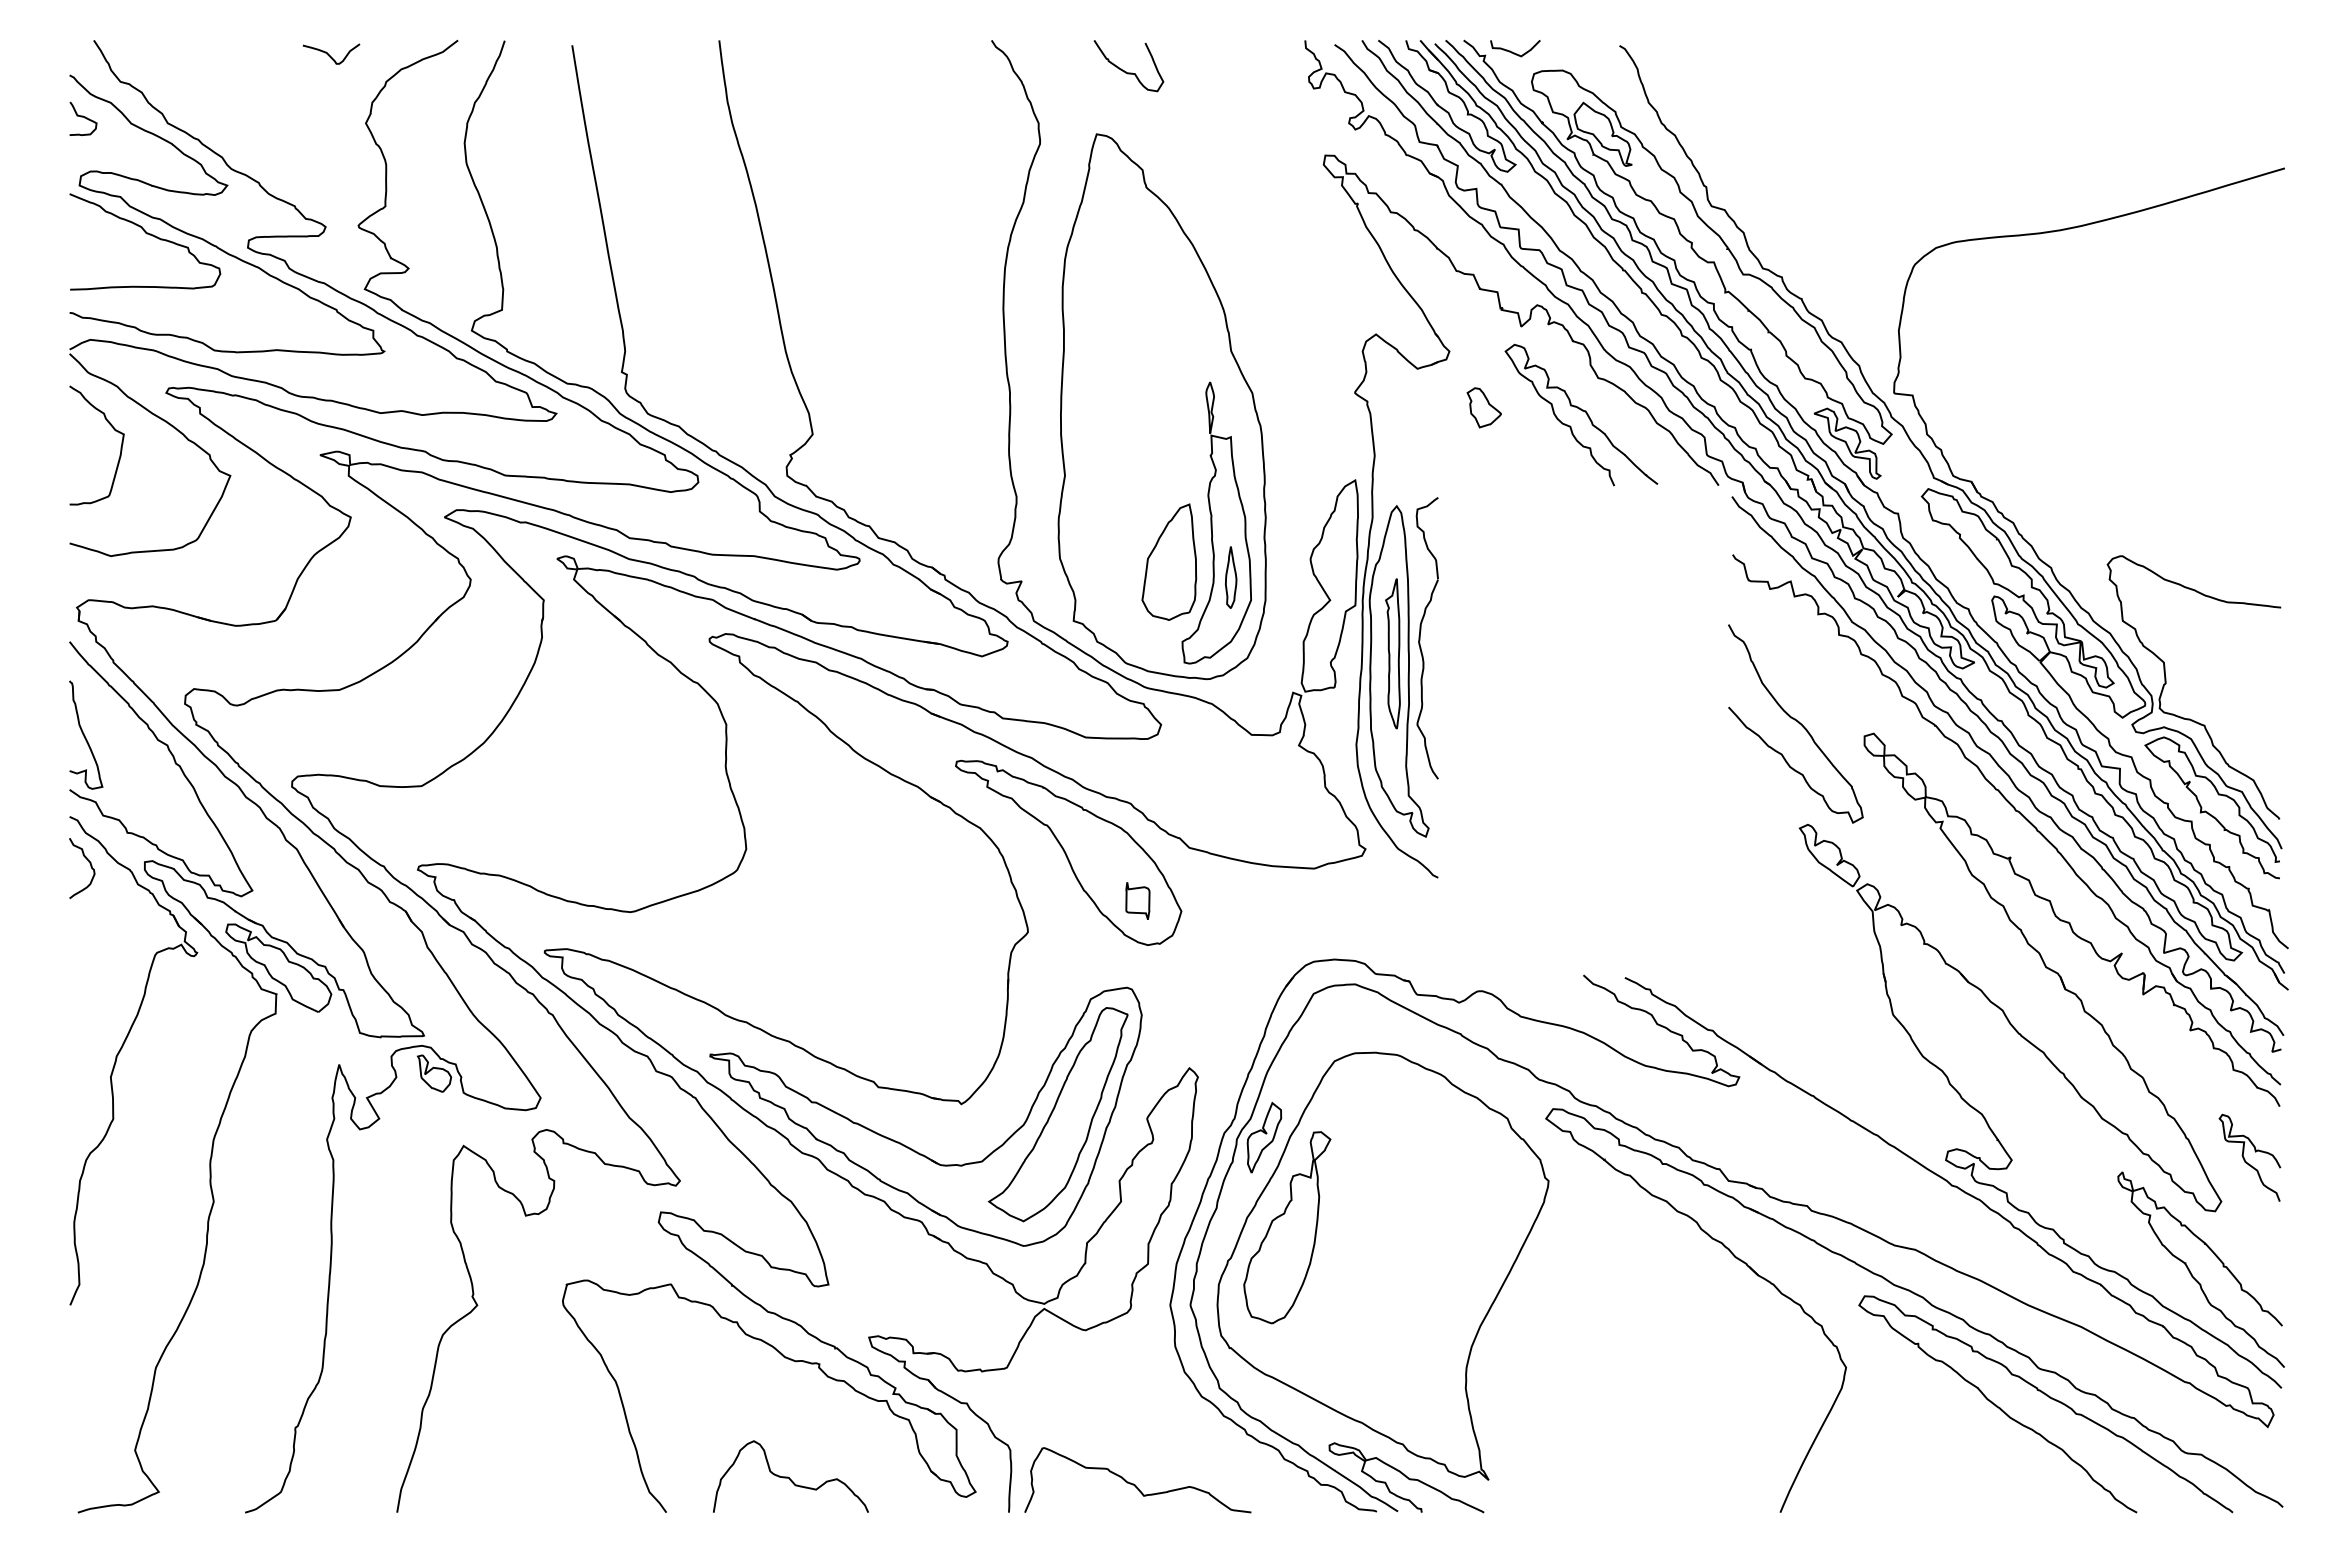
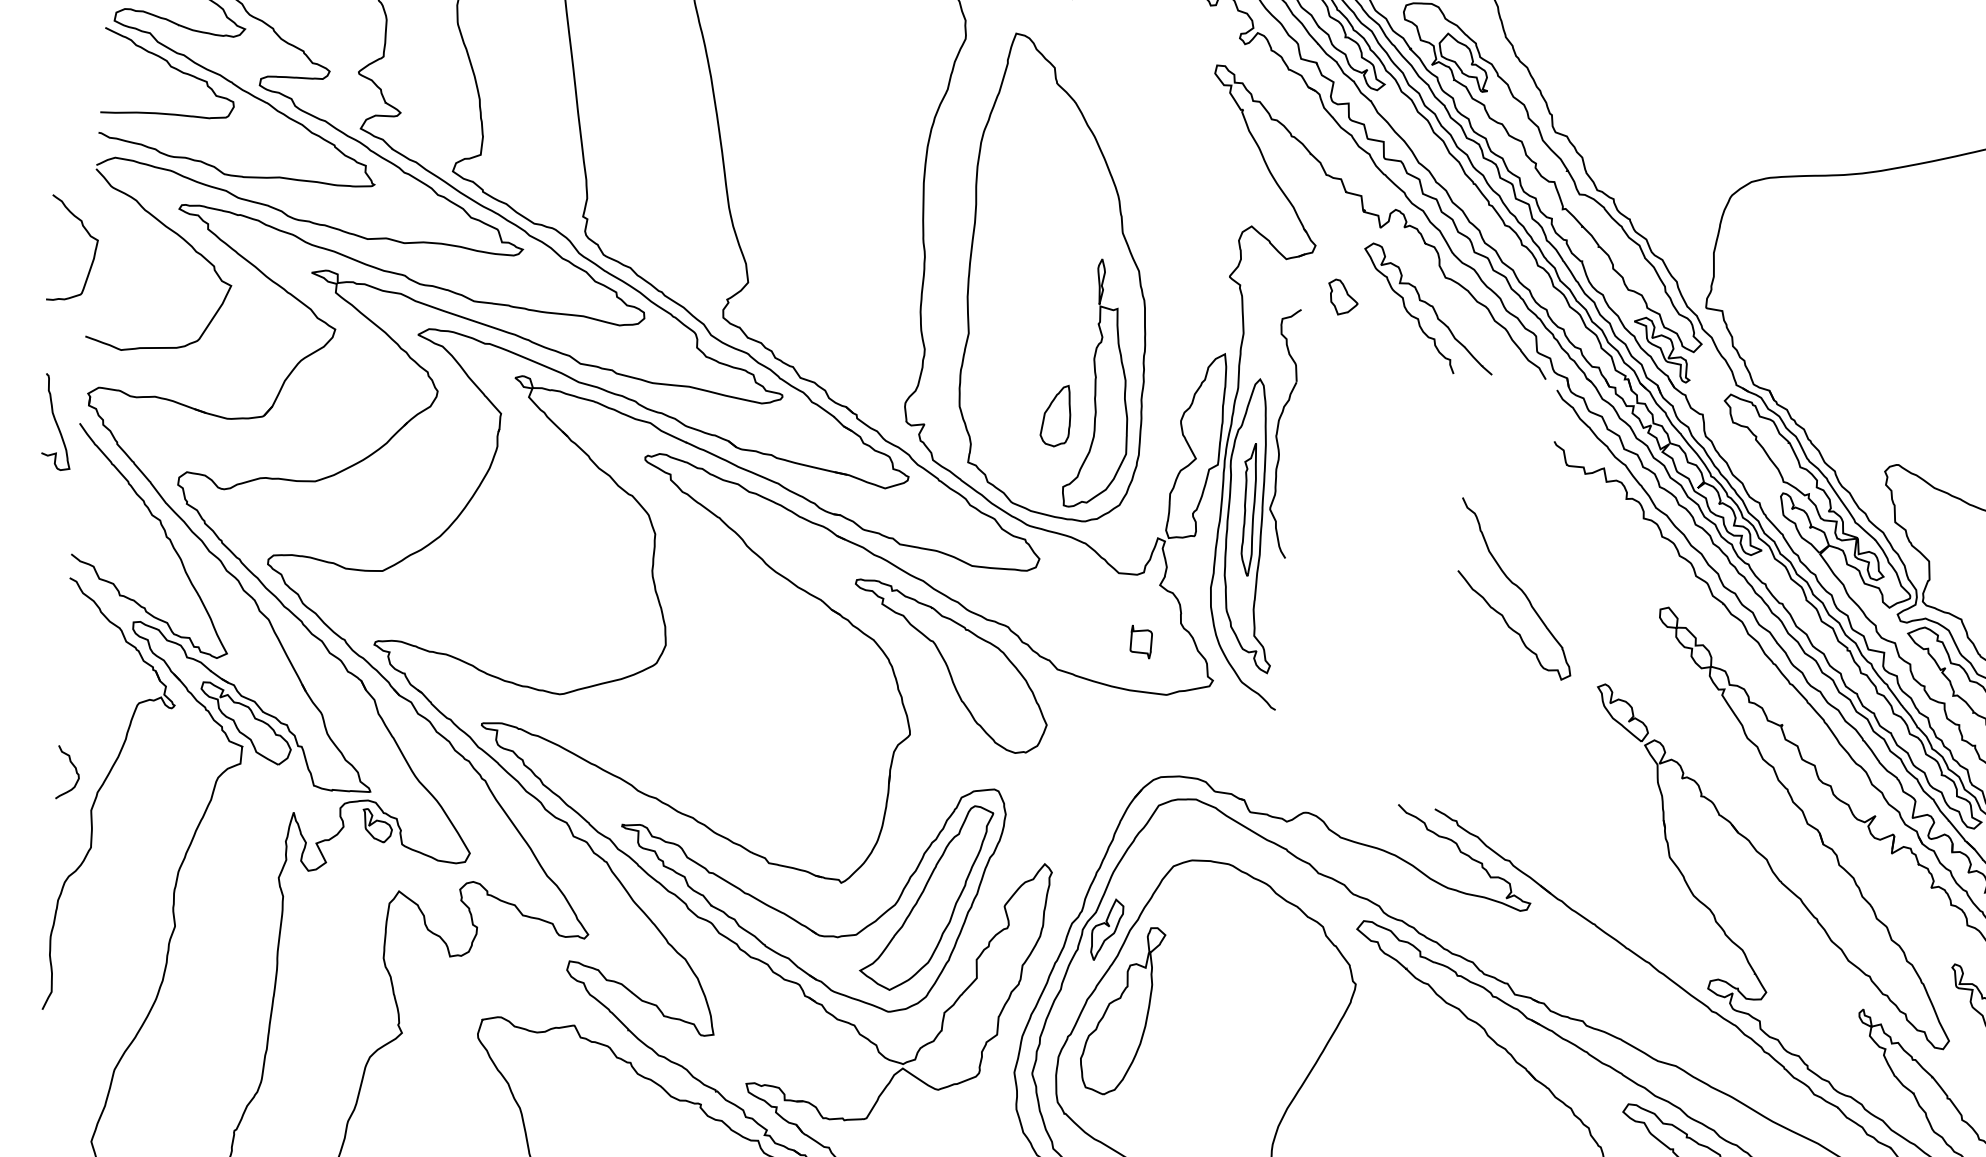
curve: (112, 428) -> (88, 234), moved
part: (1169, 561) -> (1056, 415), size x0.6
part: (1231, 577) -> (1110, 432), removed
part: (1426, 638) -> (1283, 433), moved
curve: (1796, 721) -> (1517, 587), moved
curve: (85, 735) -> (57, 422), moved
curve: (90, 866) -> (75, 771), moved
part: (1137, 900) -> (1140, 641), moved

